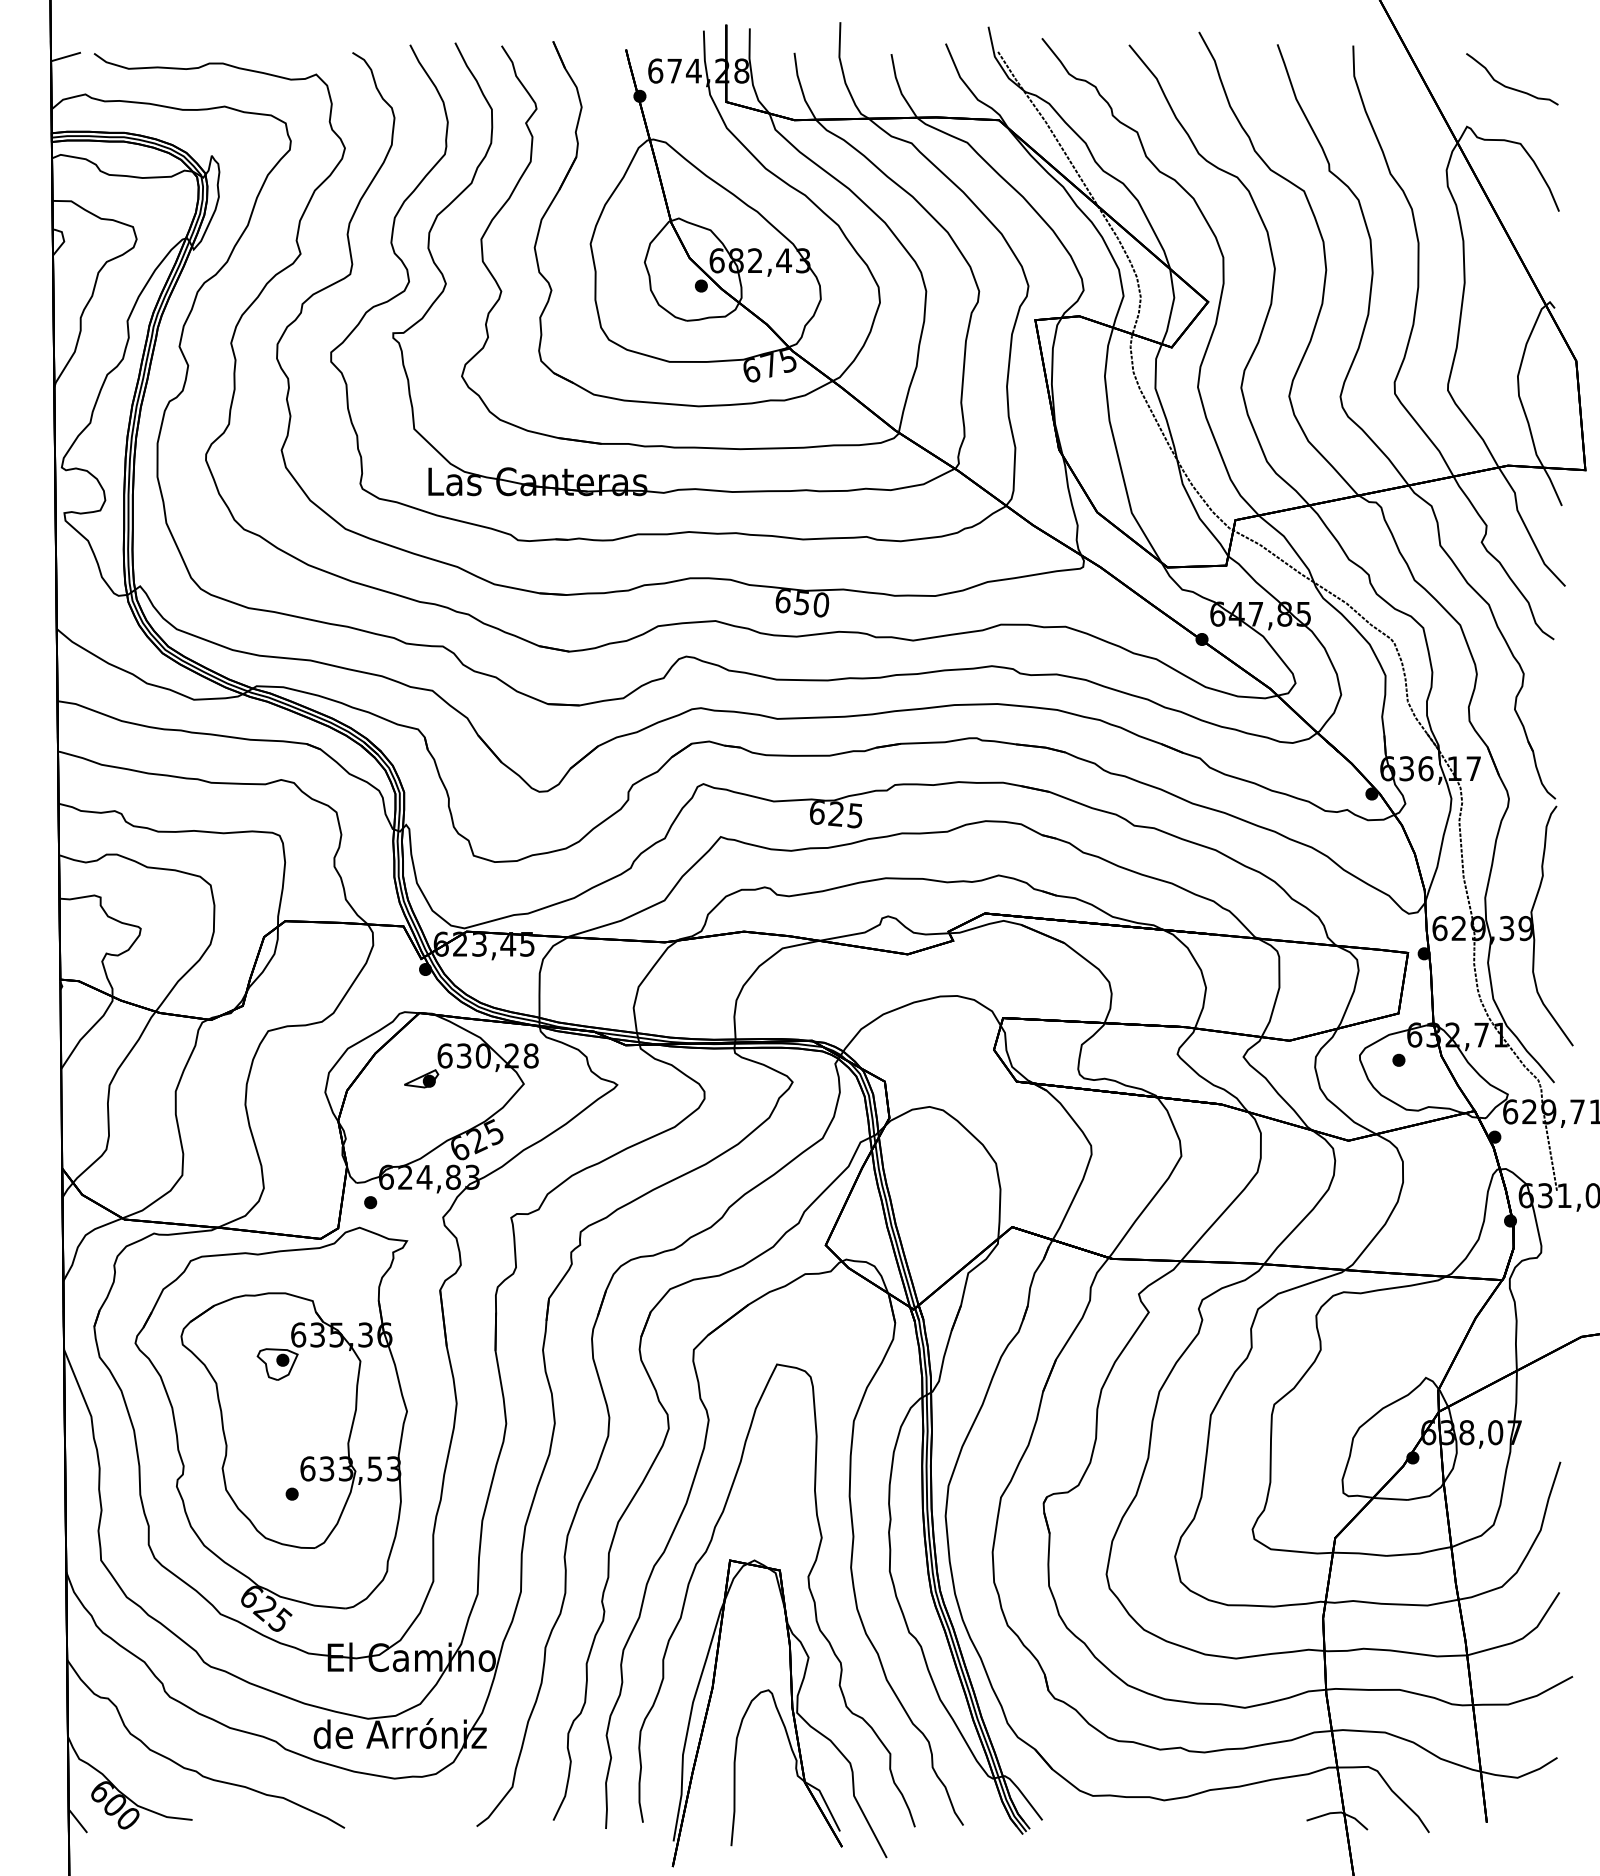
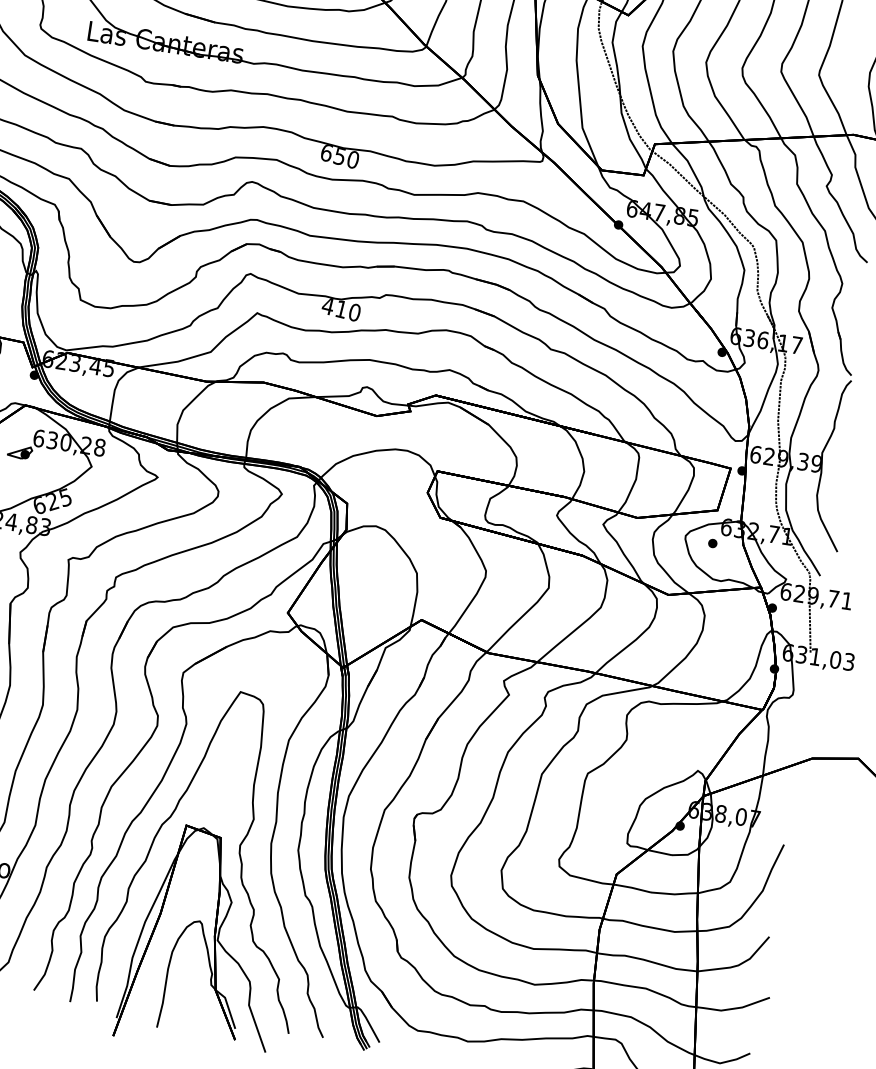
text: (835, 814) -> (340, 309), 625 -> 410

